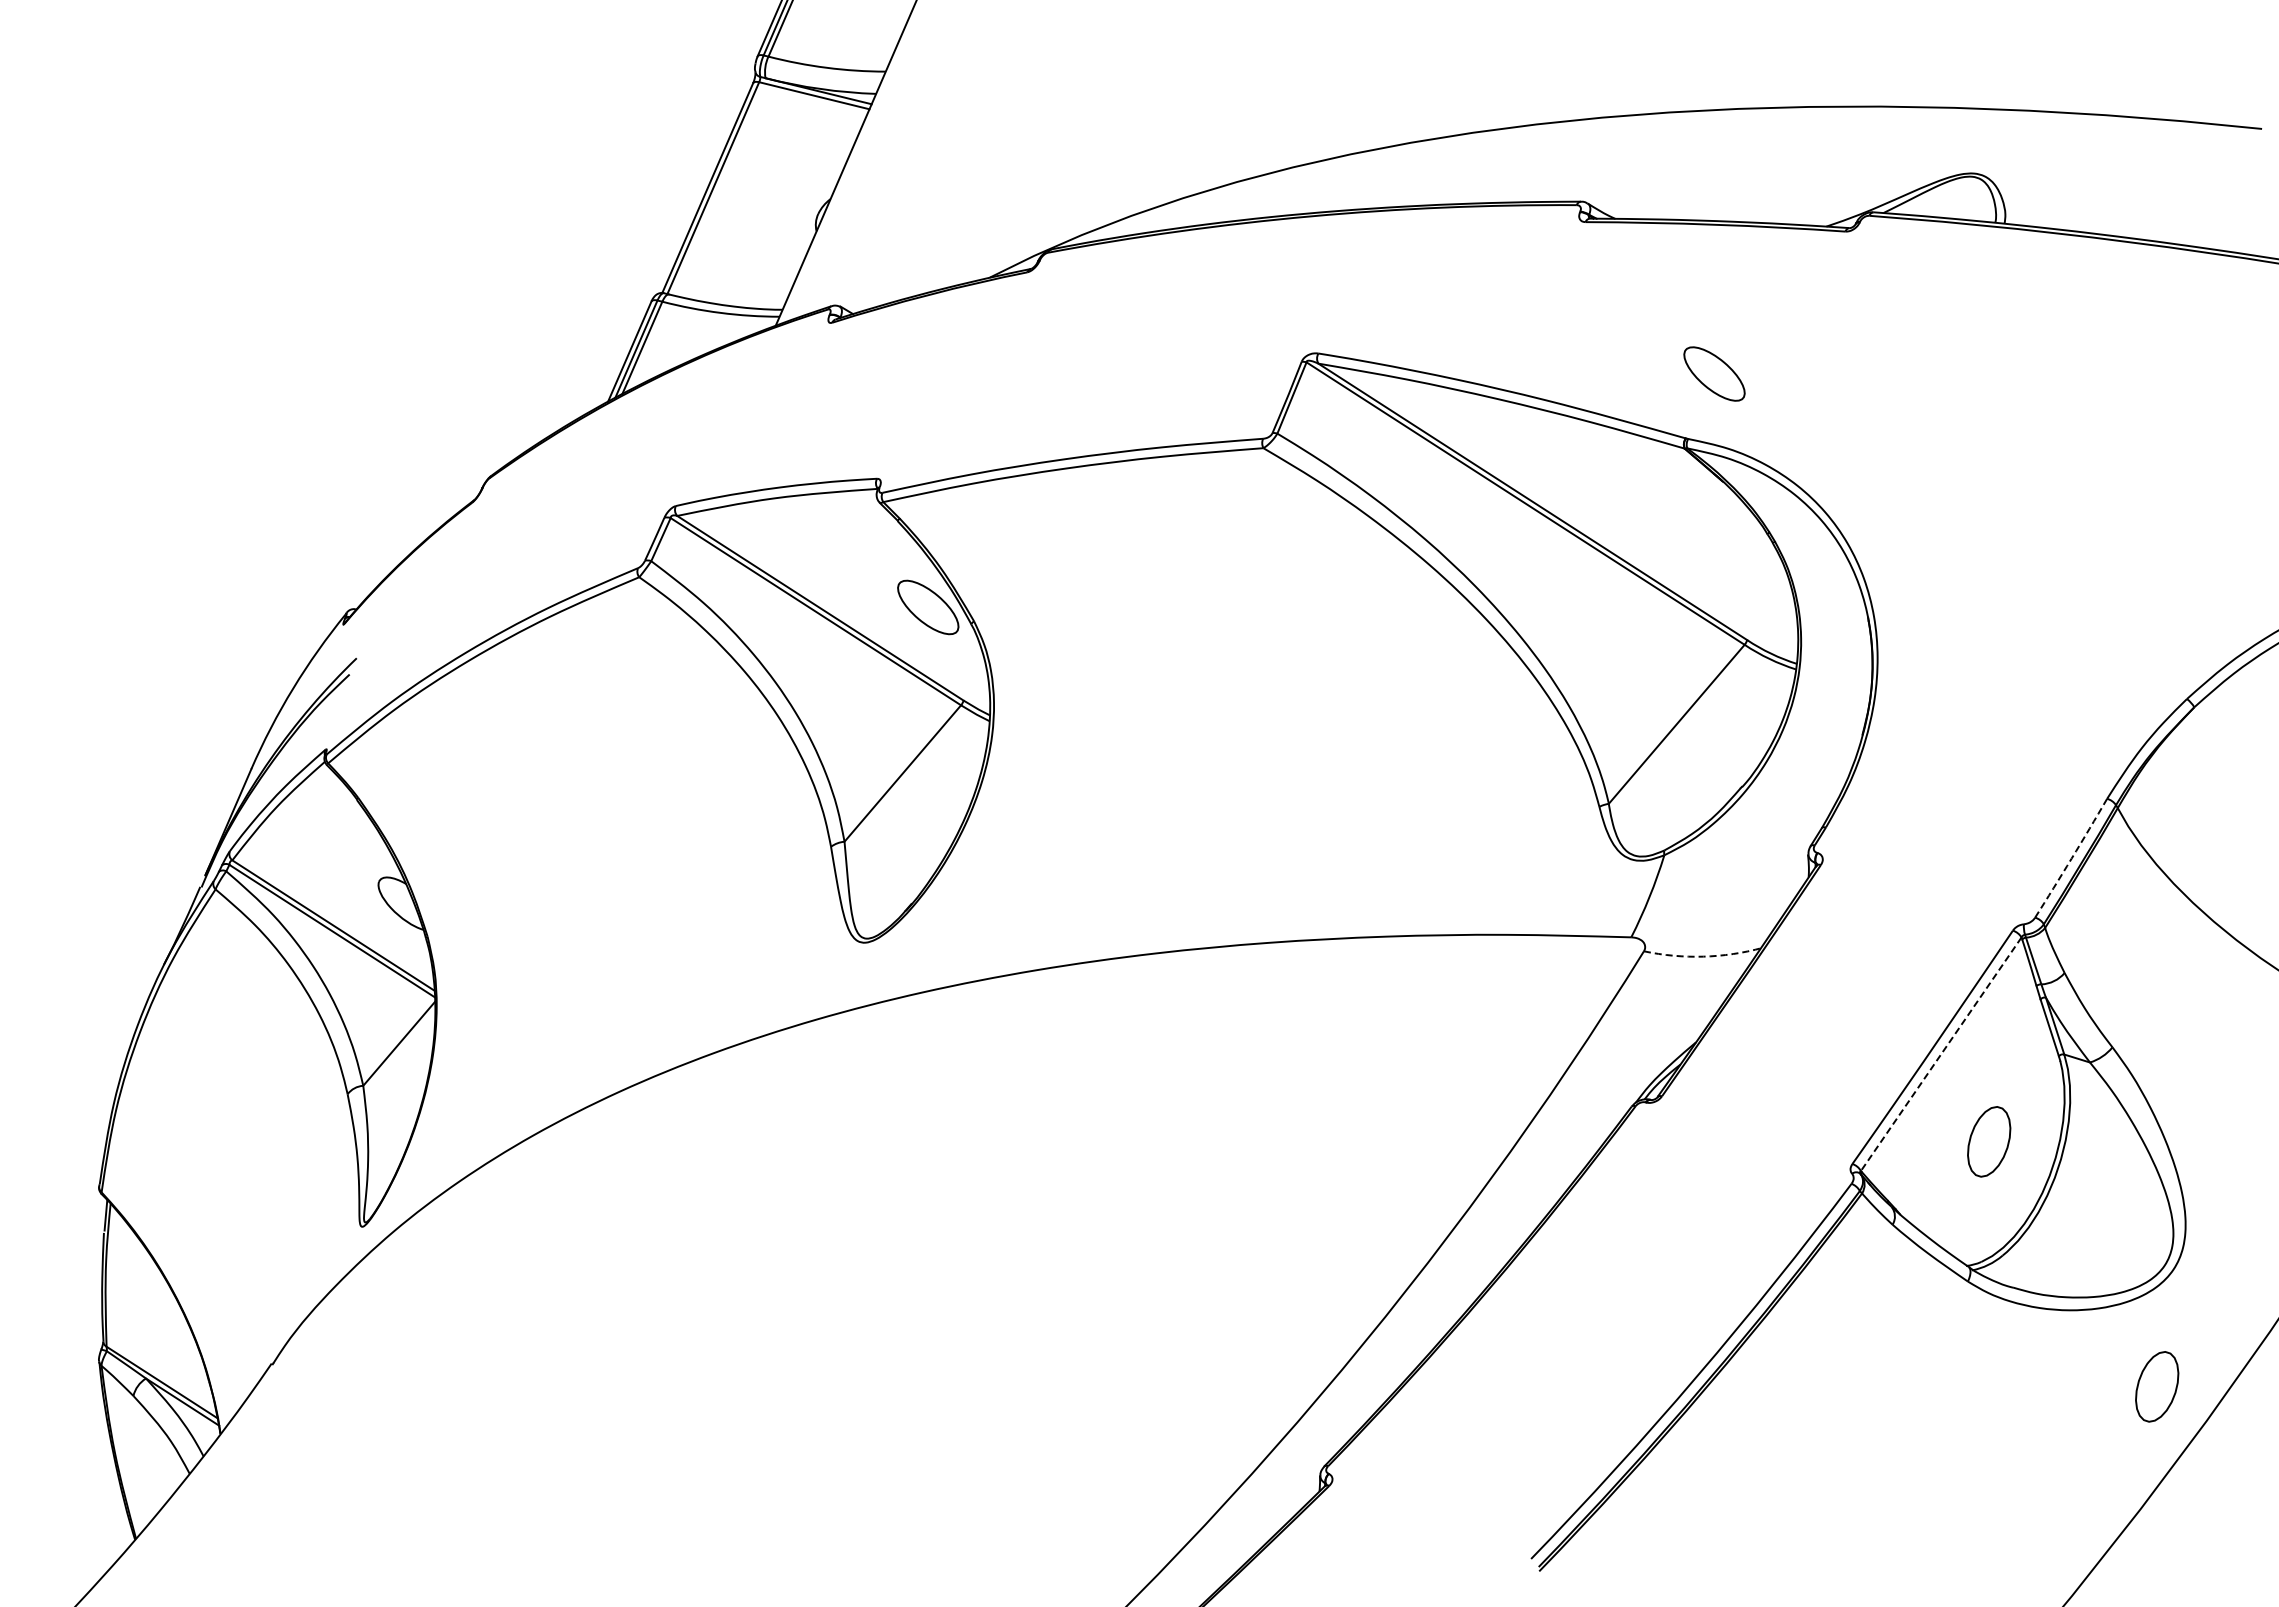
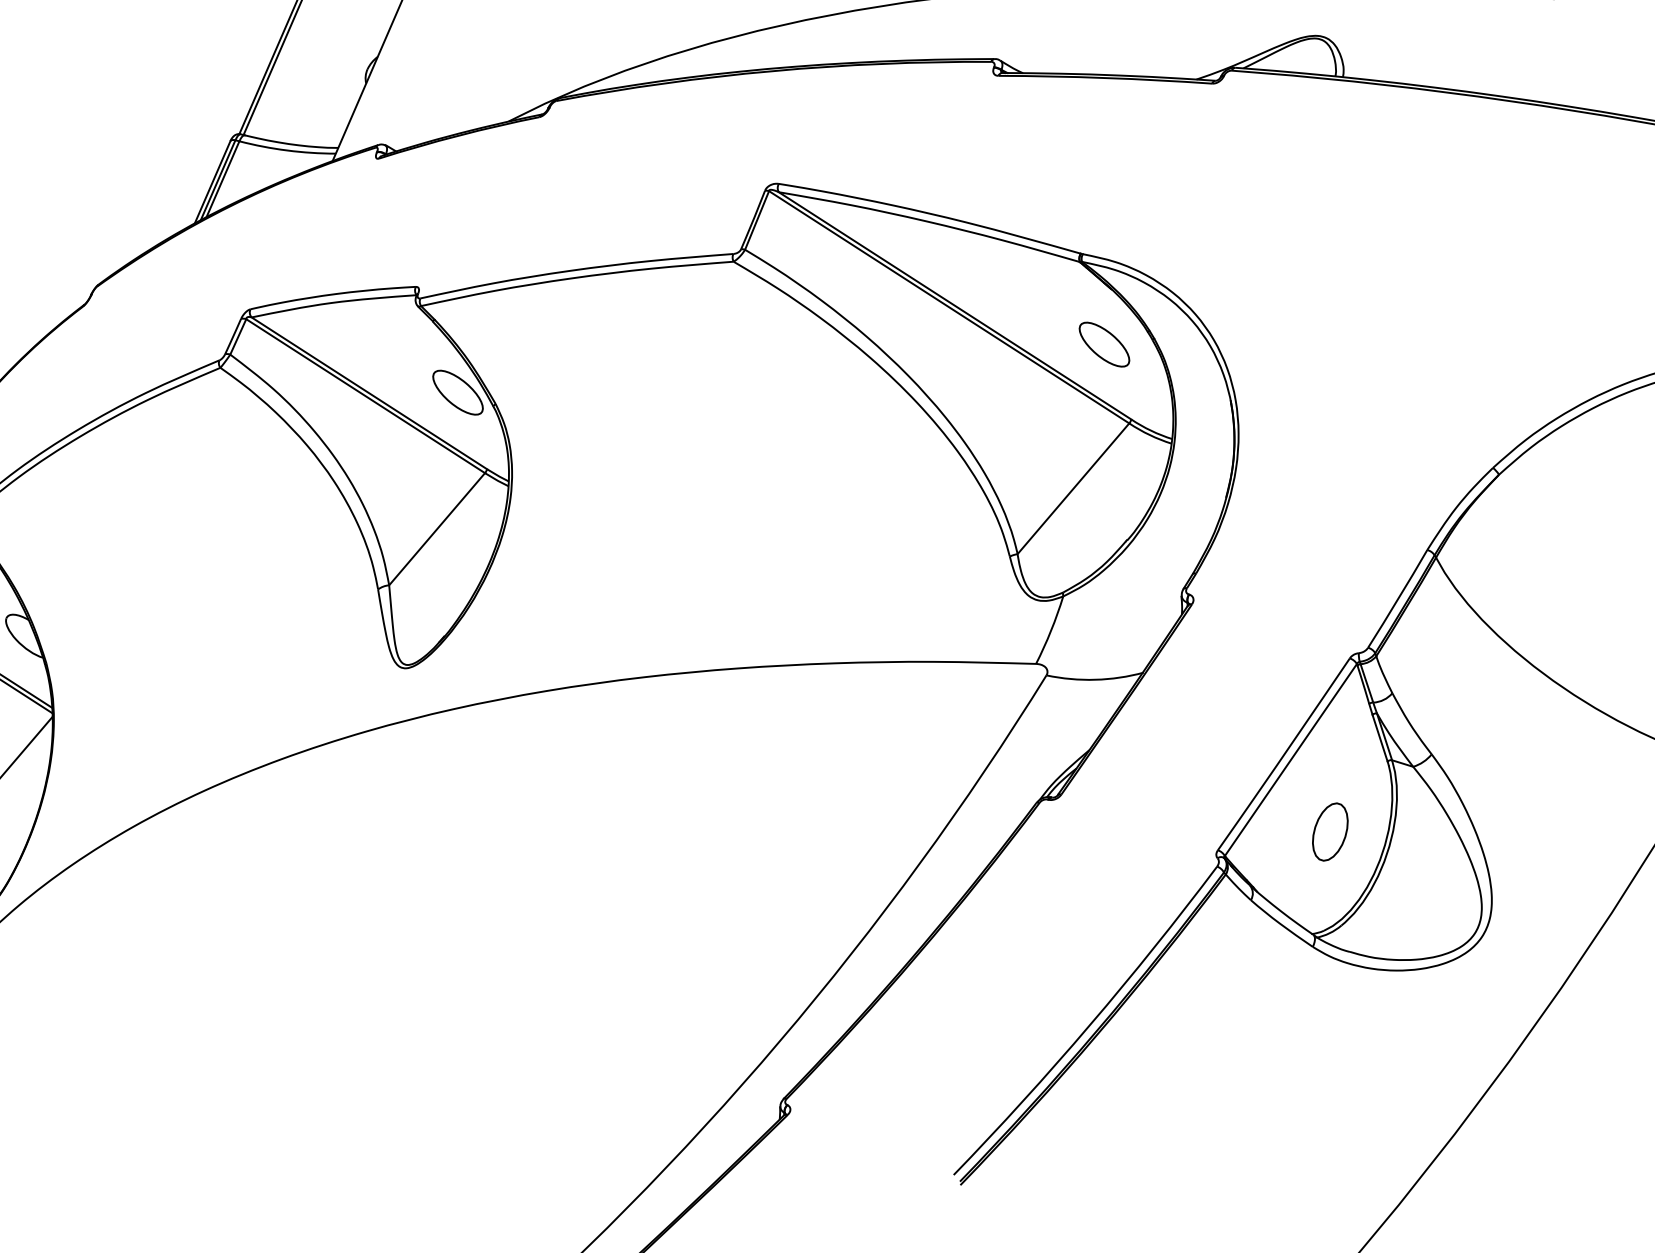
part: (1714, 373) -> (1104, 344), moved
arc: (2071, 858) -> (1398, 599), dashed -> solid
arc: (1703, 956) -> (1095, 679), dashed -> solid
line: (1941, 1054) -> (1291, 760), dashed -> solid
part: (2157, 1386) -> (1468, 1033), removed

